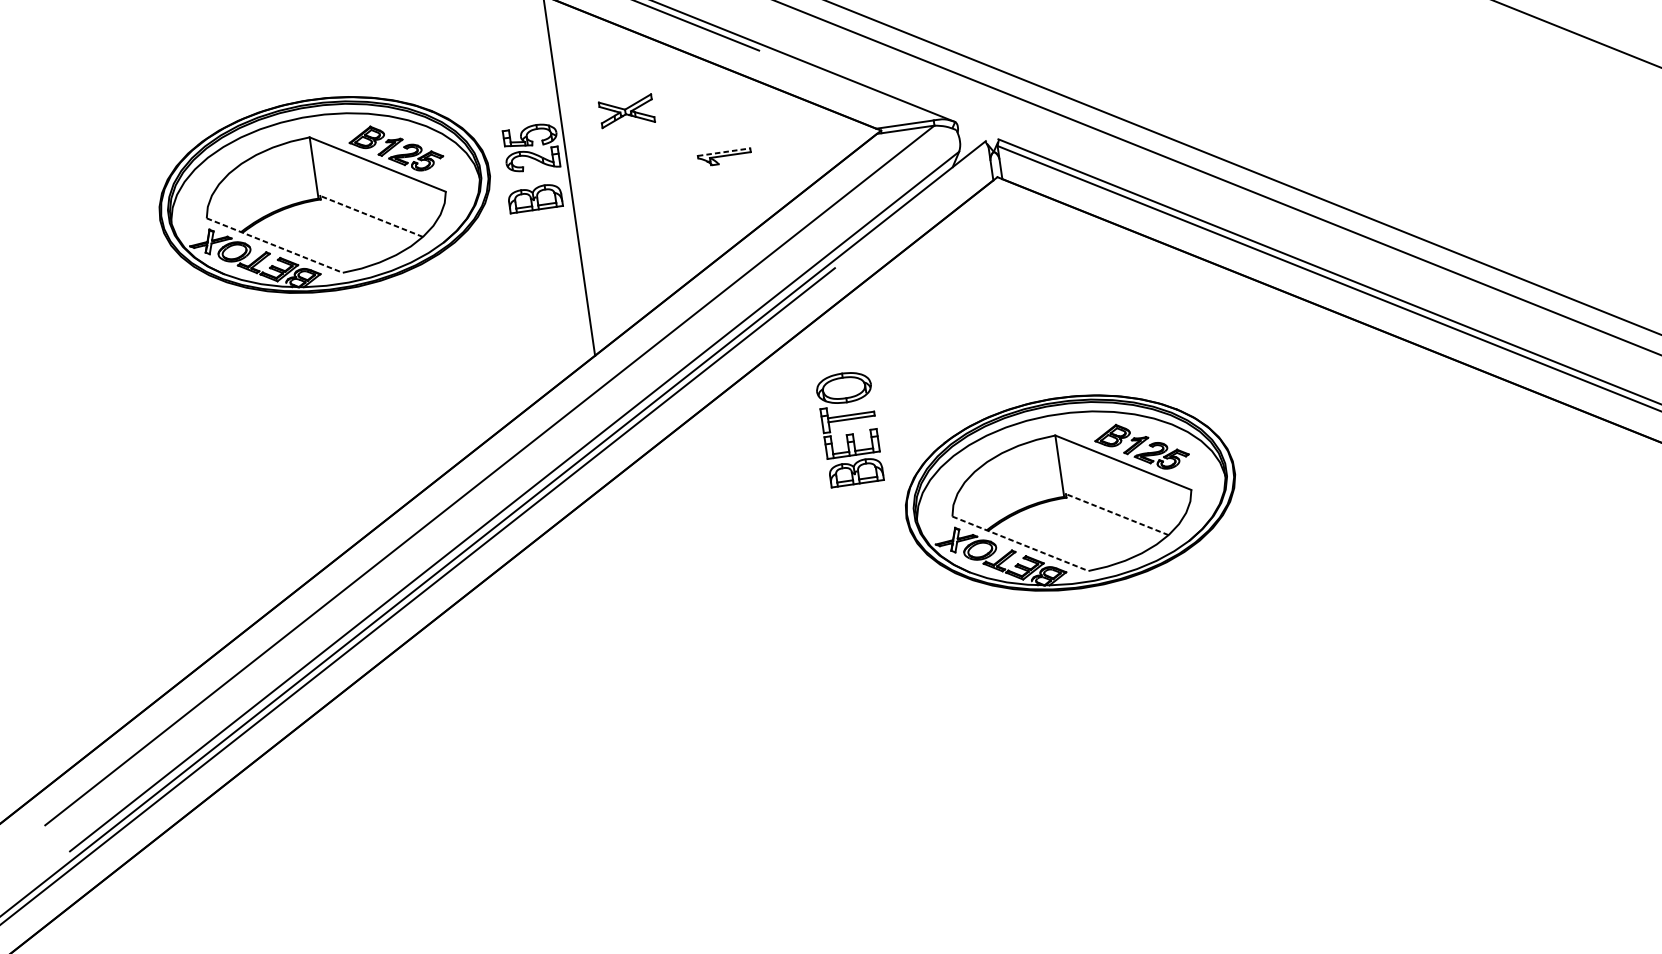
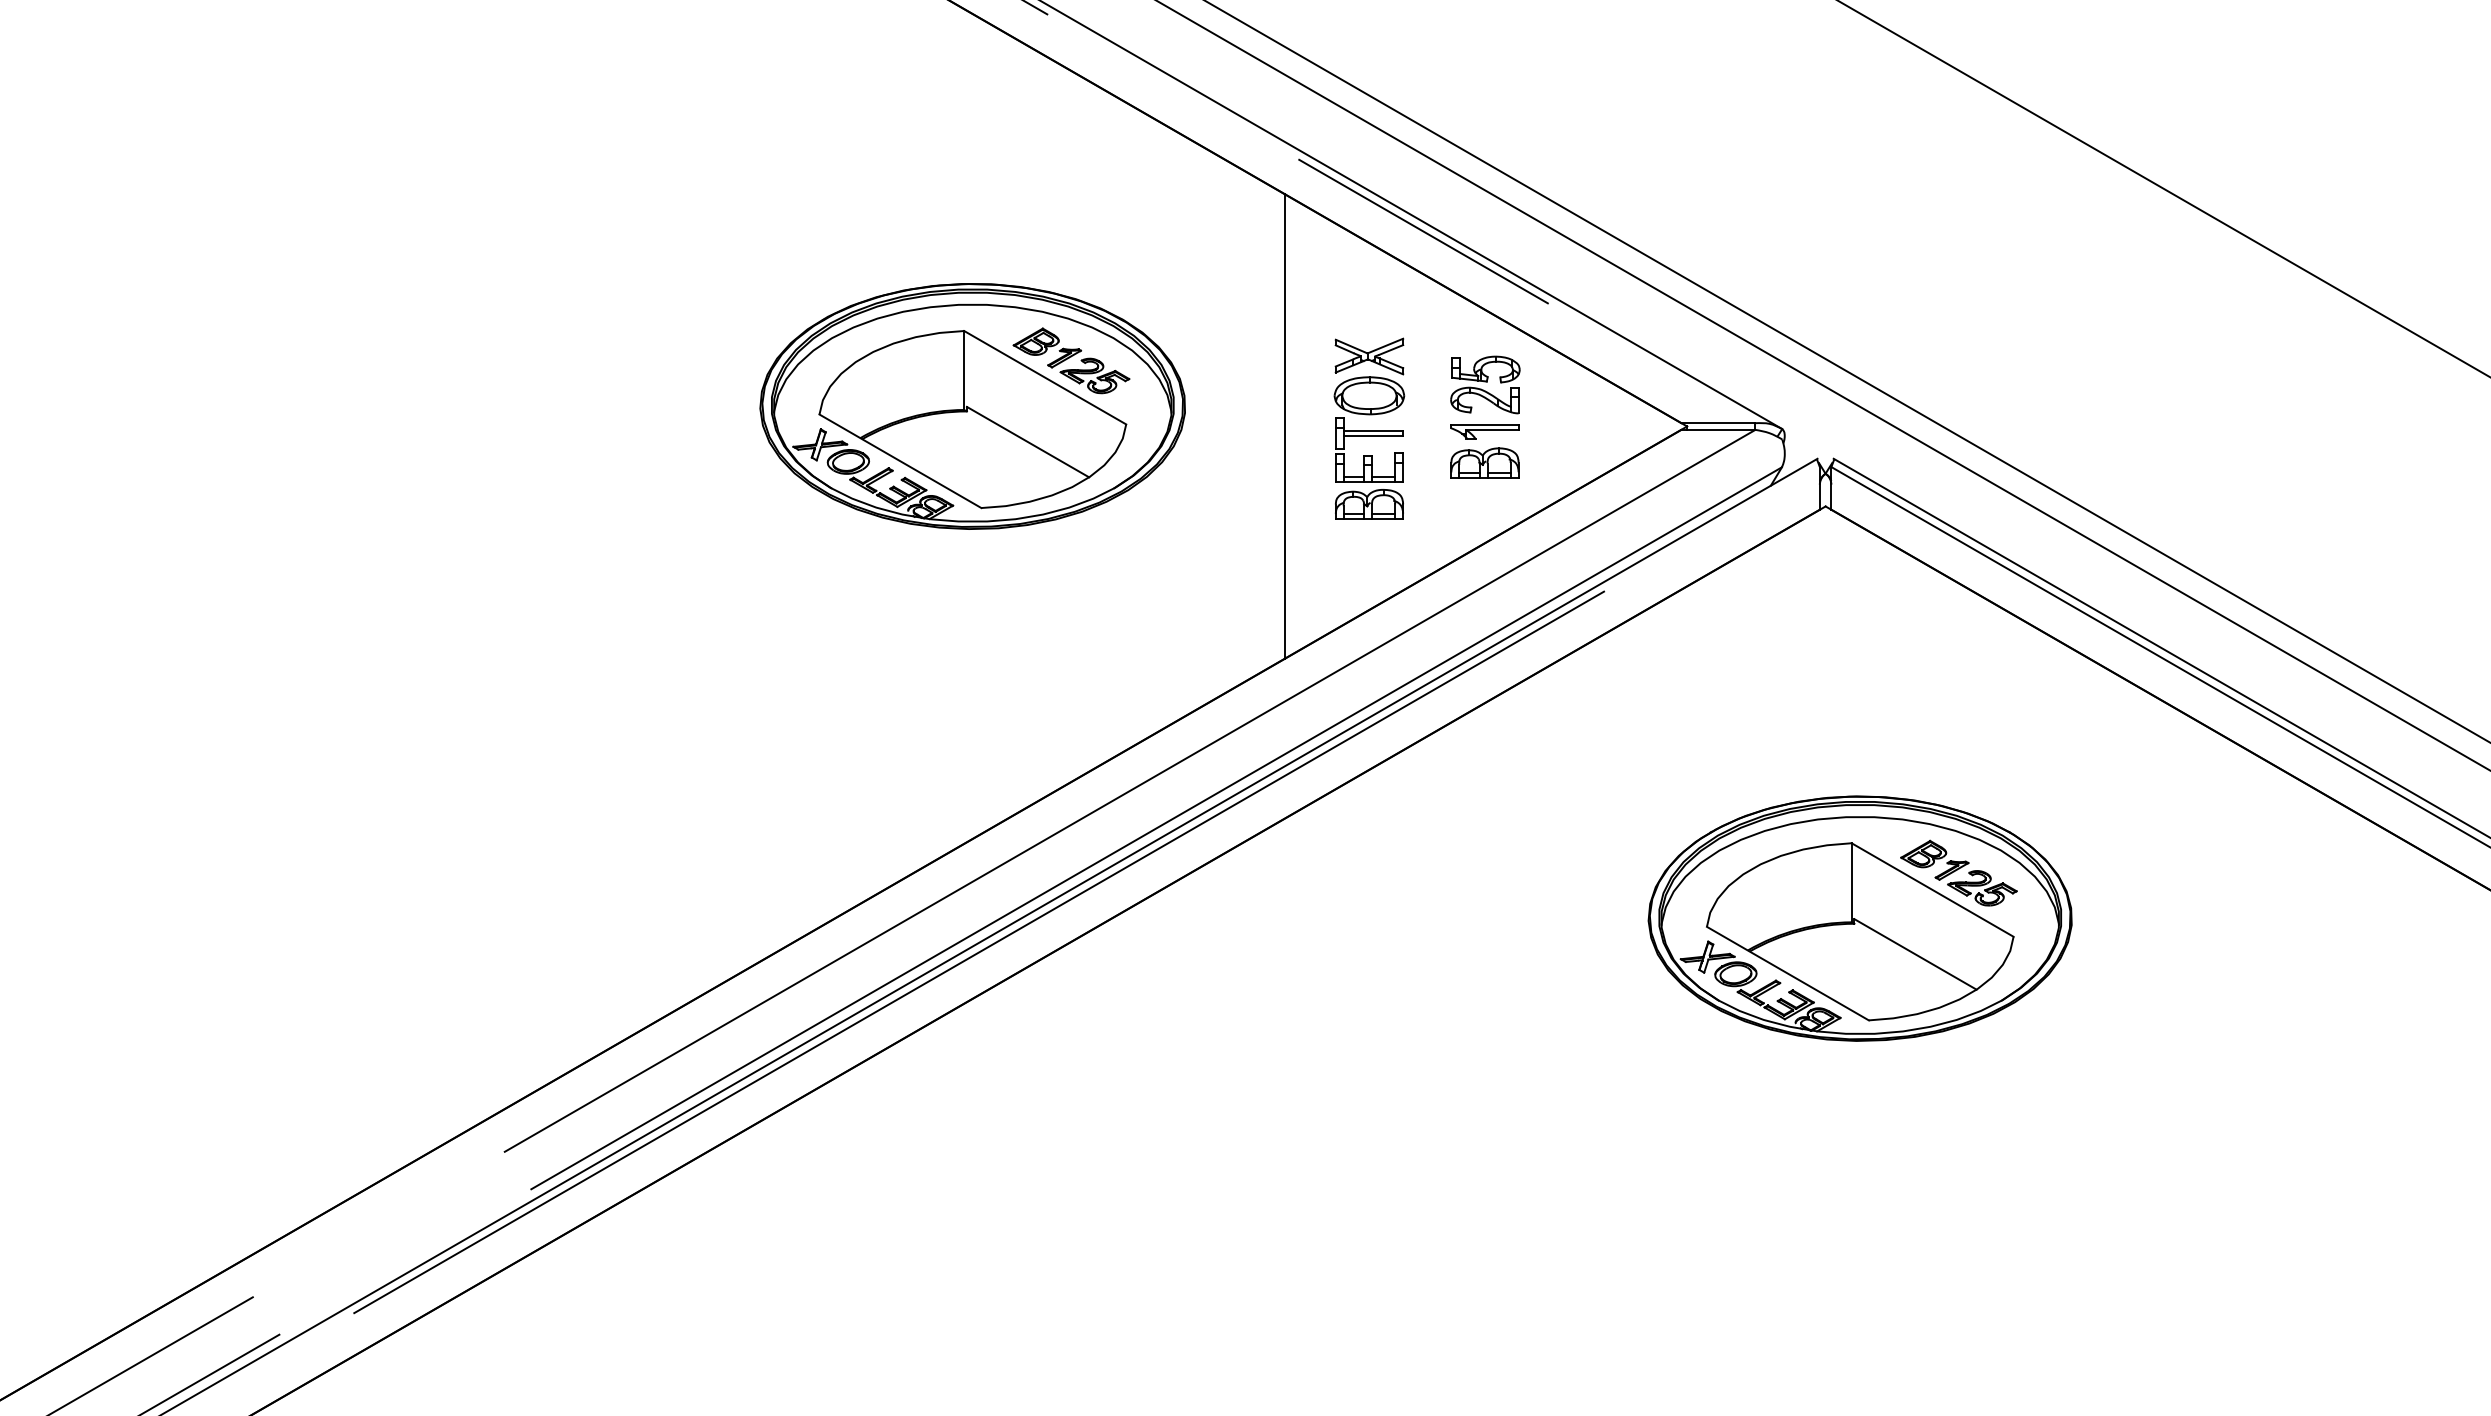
part: (531, 147) -> (1485, 384), moved
line: (723, 152) -> (1484, 425), dashed -> solid
part: (534, 197) -> (1484, 462), moved
line: (372, 216) -> (1028, 442), dashed -> solid
line: (274, 245) -> (900, 461), dashed -> solid
part: (850, 434) -> (1369, 455), moved
line: (1117, 514) -> (1915, 954), dashed -> solid
line: (1020, 543) -> (1788, 973), dashed -> solid

